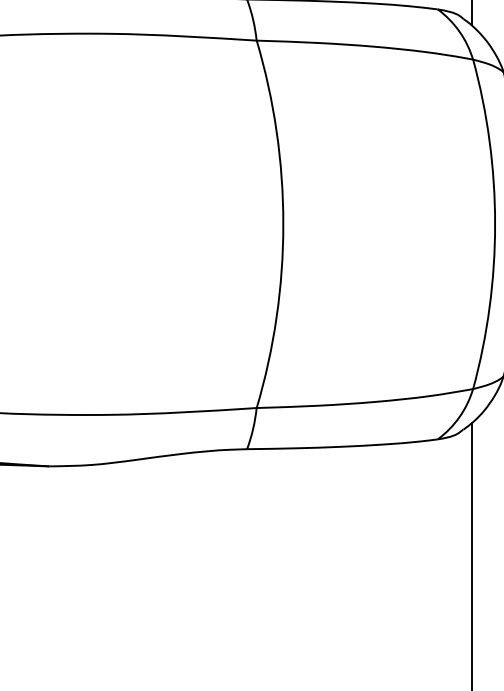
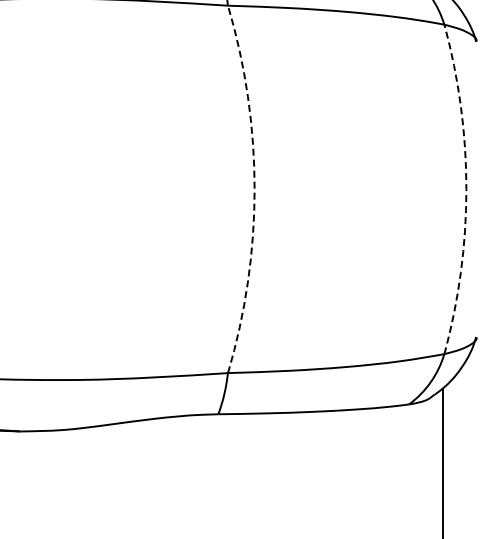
arc: (283, 224) -> (254, 189), solid -> dashed
arc: (495, 224) -> (466, 189), solid -> dashed

